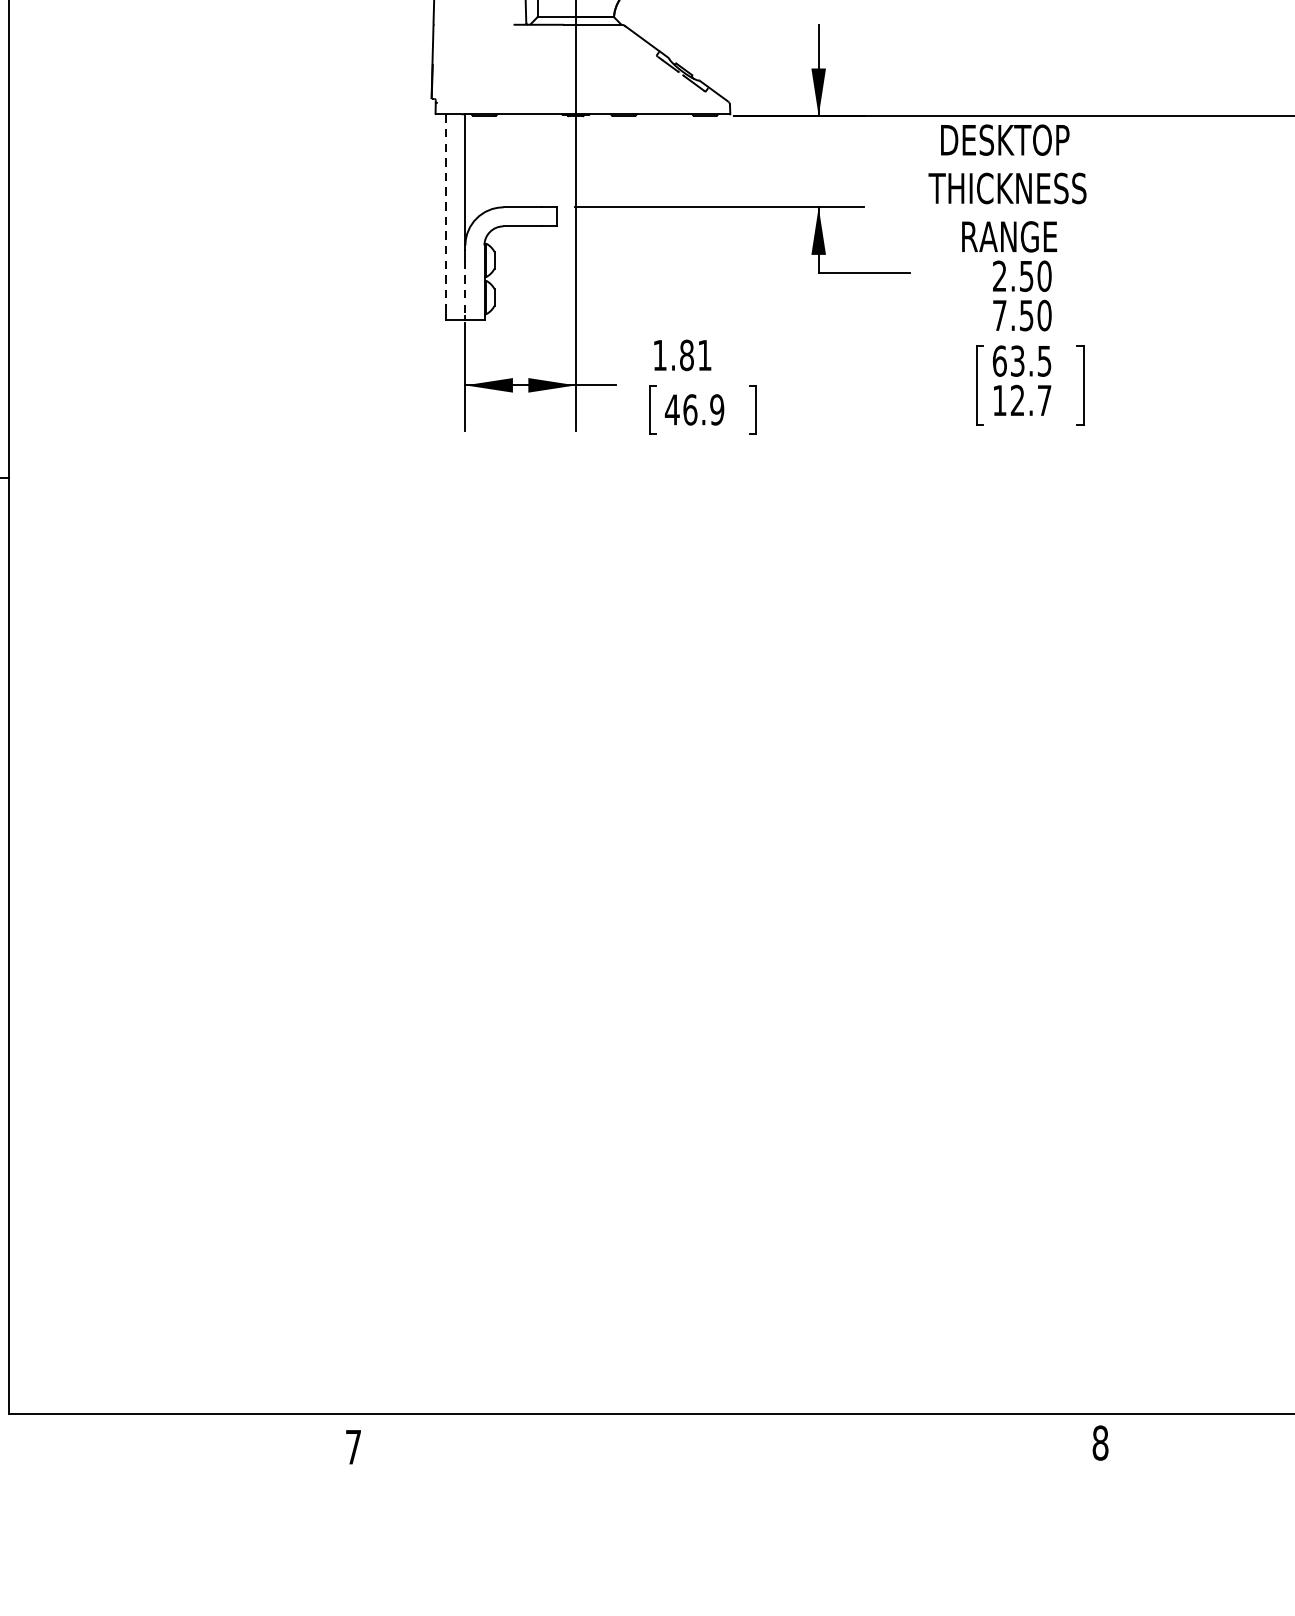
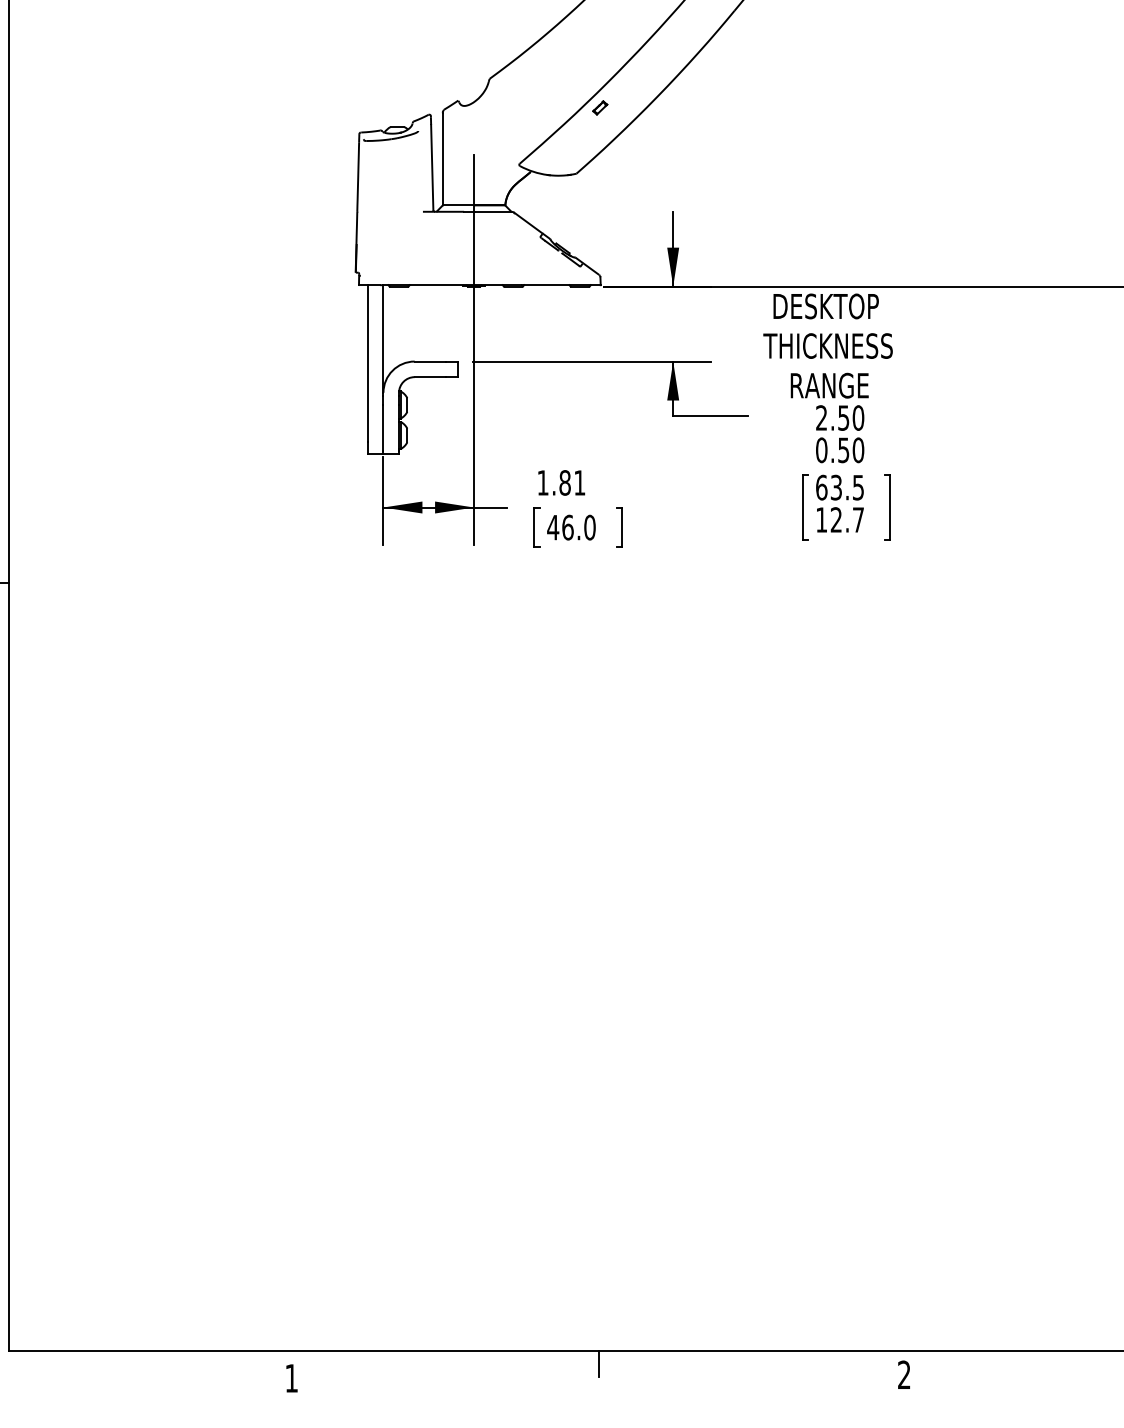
line: (445, 209) -> (367, 363), dashed -> solid
line: (465, 287) -> (383, 427), dashed -> solid
text: (999, 315) -> (821, 450), 7.50 -> 0.50
text: (716, 409) -> (589, 527), 46.9 -> 46.0
line: (727, 1429) -> (598, 1363), added
text: (1100, 1442) -> (904, 1374), 8 -> 2
text: (353, 1447) -> (291, 1378), 7 -> 1

